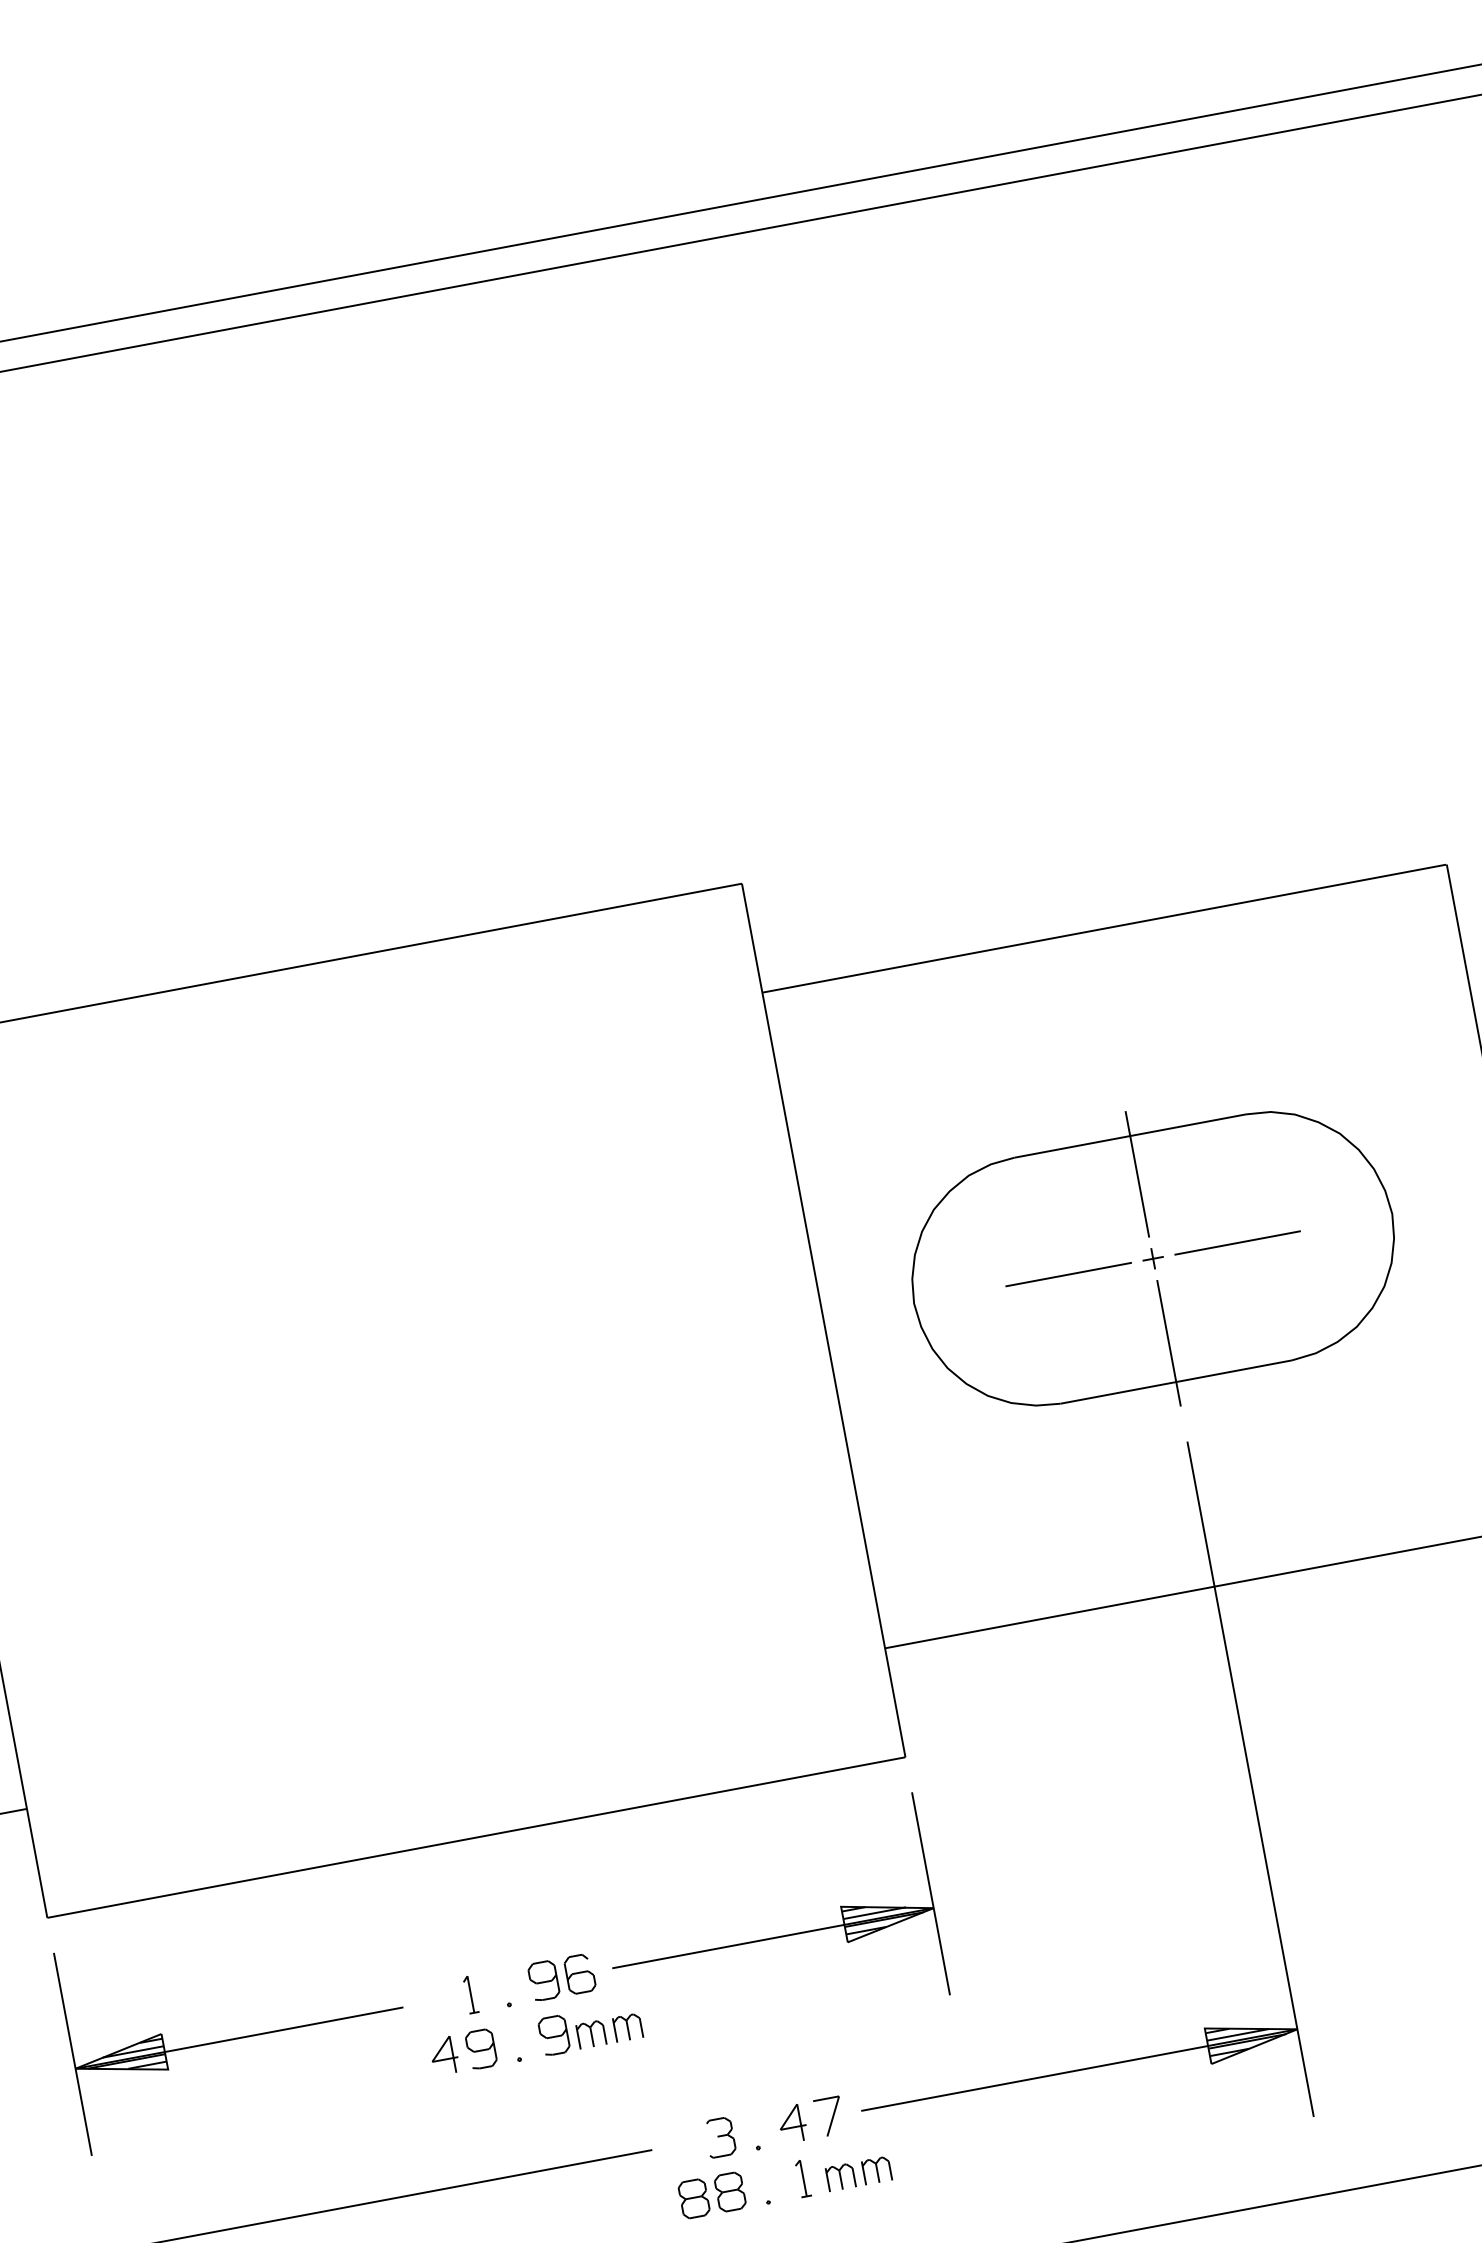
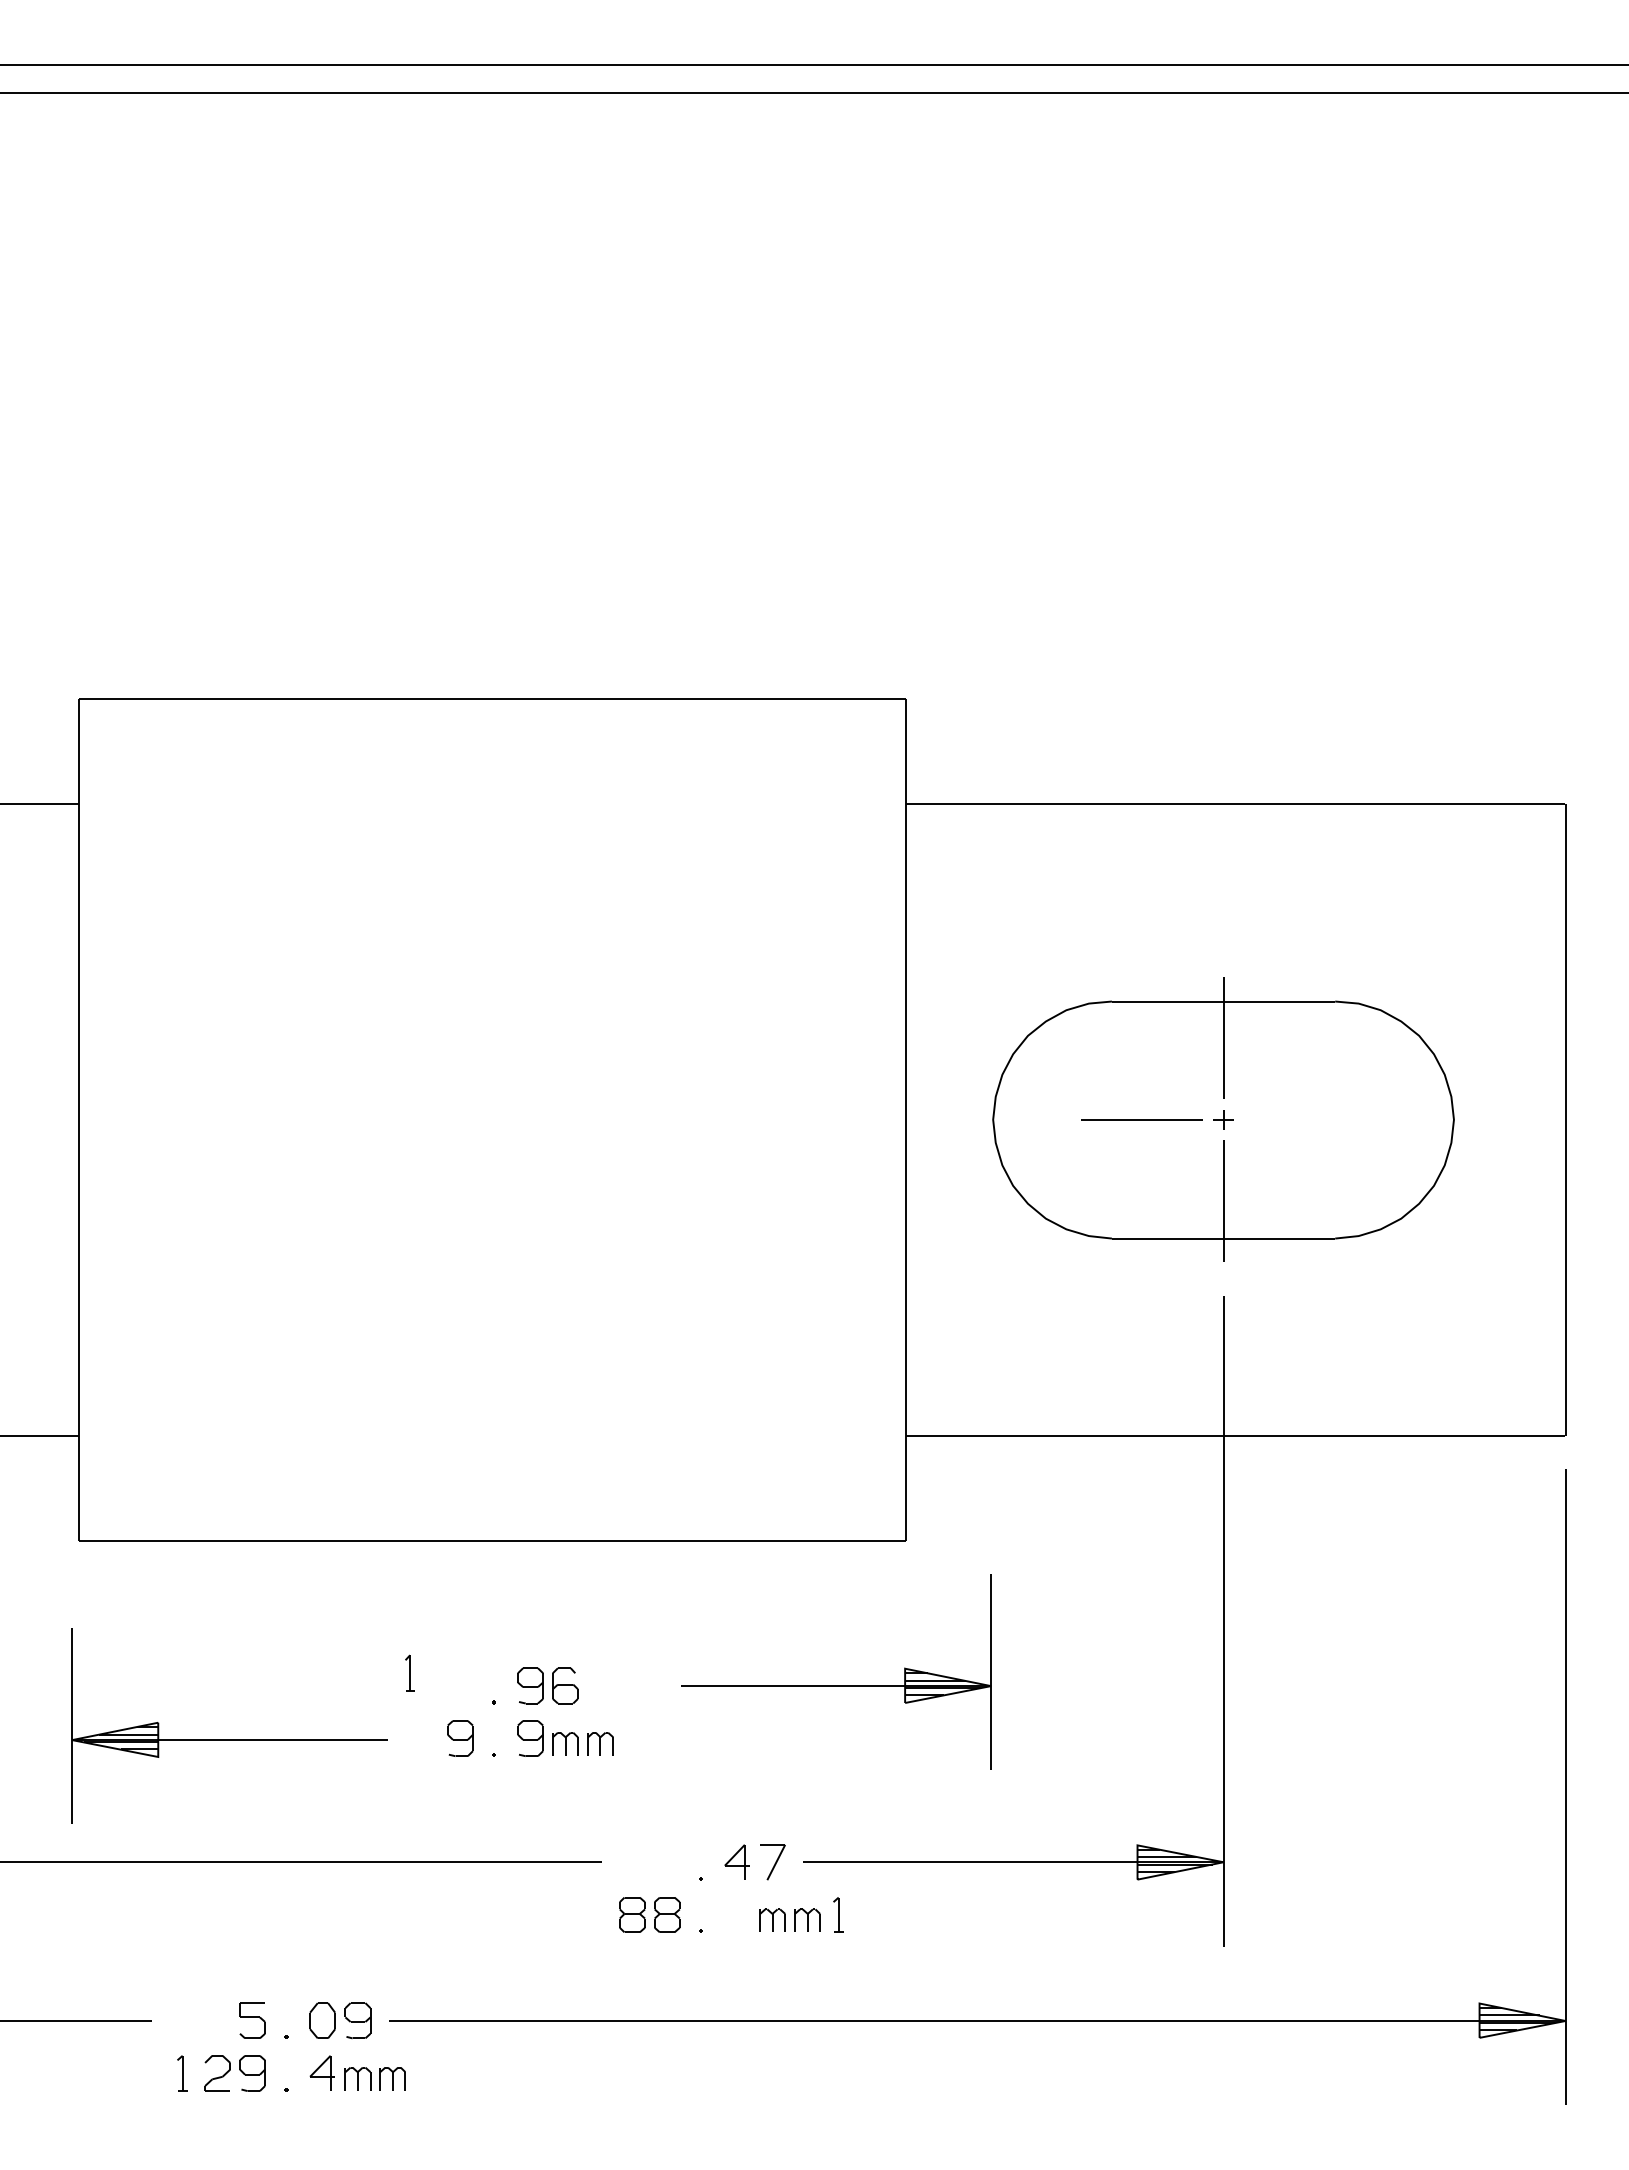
line: (1237, 1242) -> (1304, 1119), removed
part: (773, 1937) -> (836, 1685), moved
part: (470, 1994) -> (409, 1672), moved
part: (238, 2037) -> (229, 1739), moved
part: (443, 2055) -> (424, 1737), removed
part: (720, 2137) -> (667, 1862), removed
part: (803, 2177) -> (838, 1914), moved

